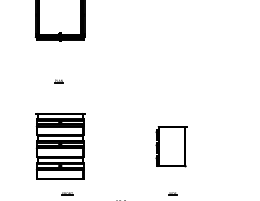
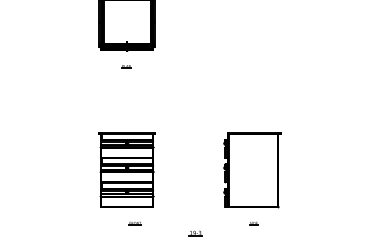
part: (58, 80) -> (126, 66), moved
part: (171, 146) -> (252, 170), size x1.67

